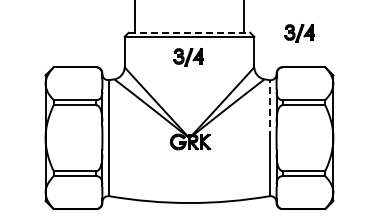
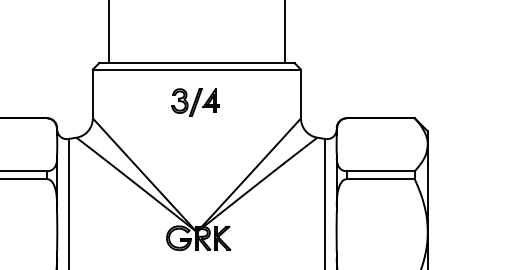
line: (189, 32) -> (196, 62), dashed -> solid
part: (299, 33) -> (373, 64), removed
line: (269, 108) -> (325, 184), dashed -> solid

